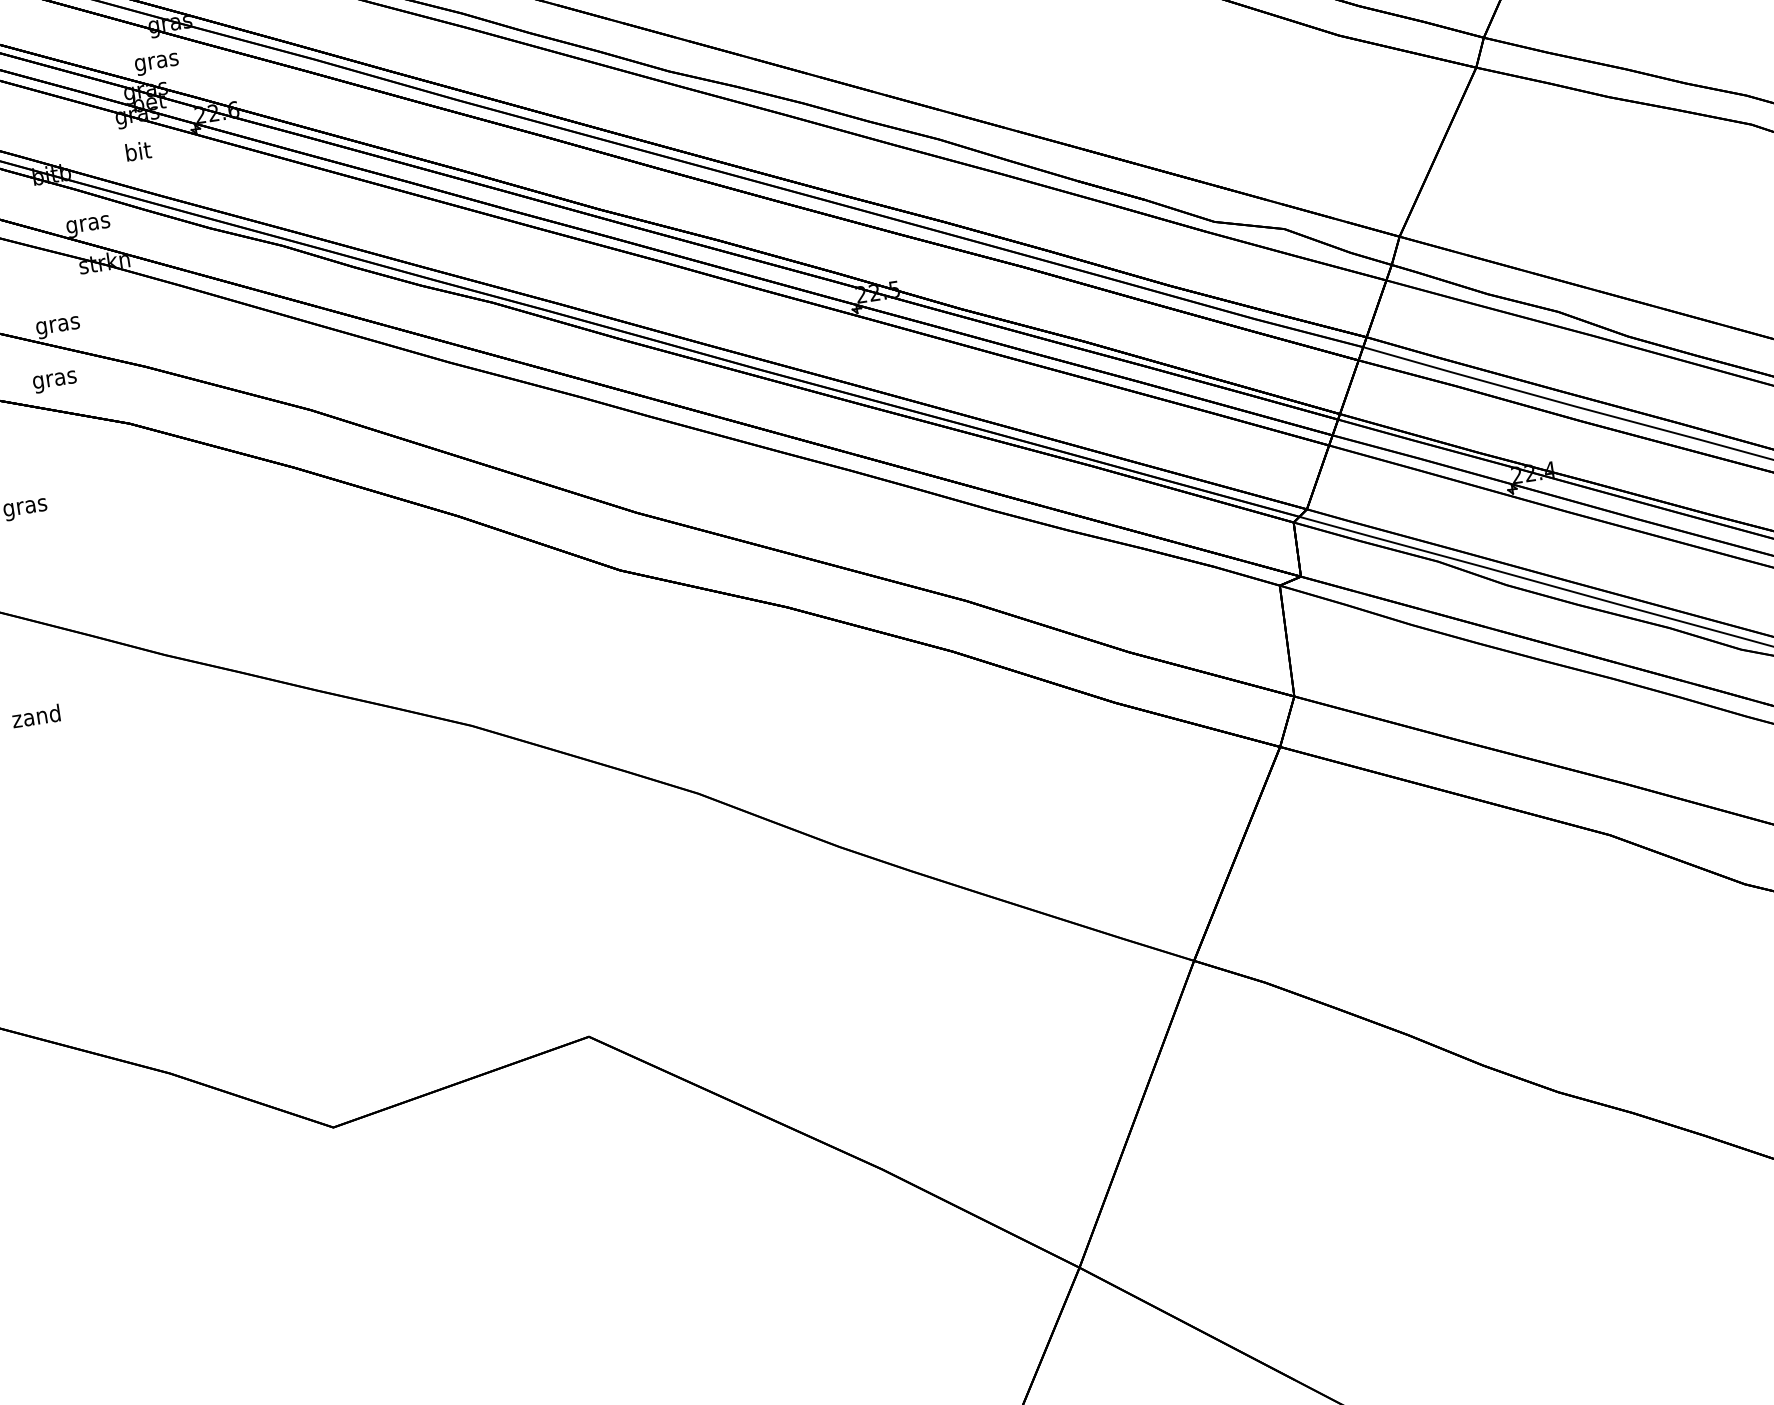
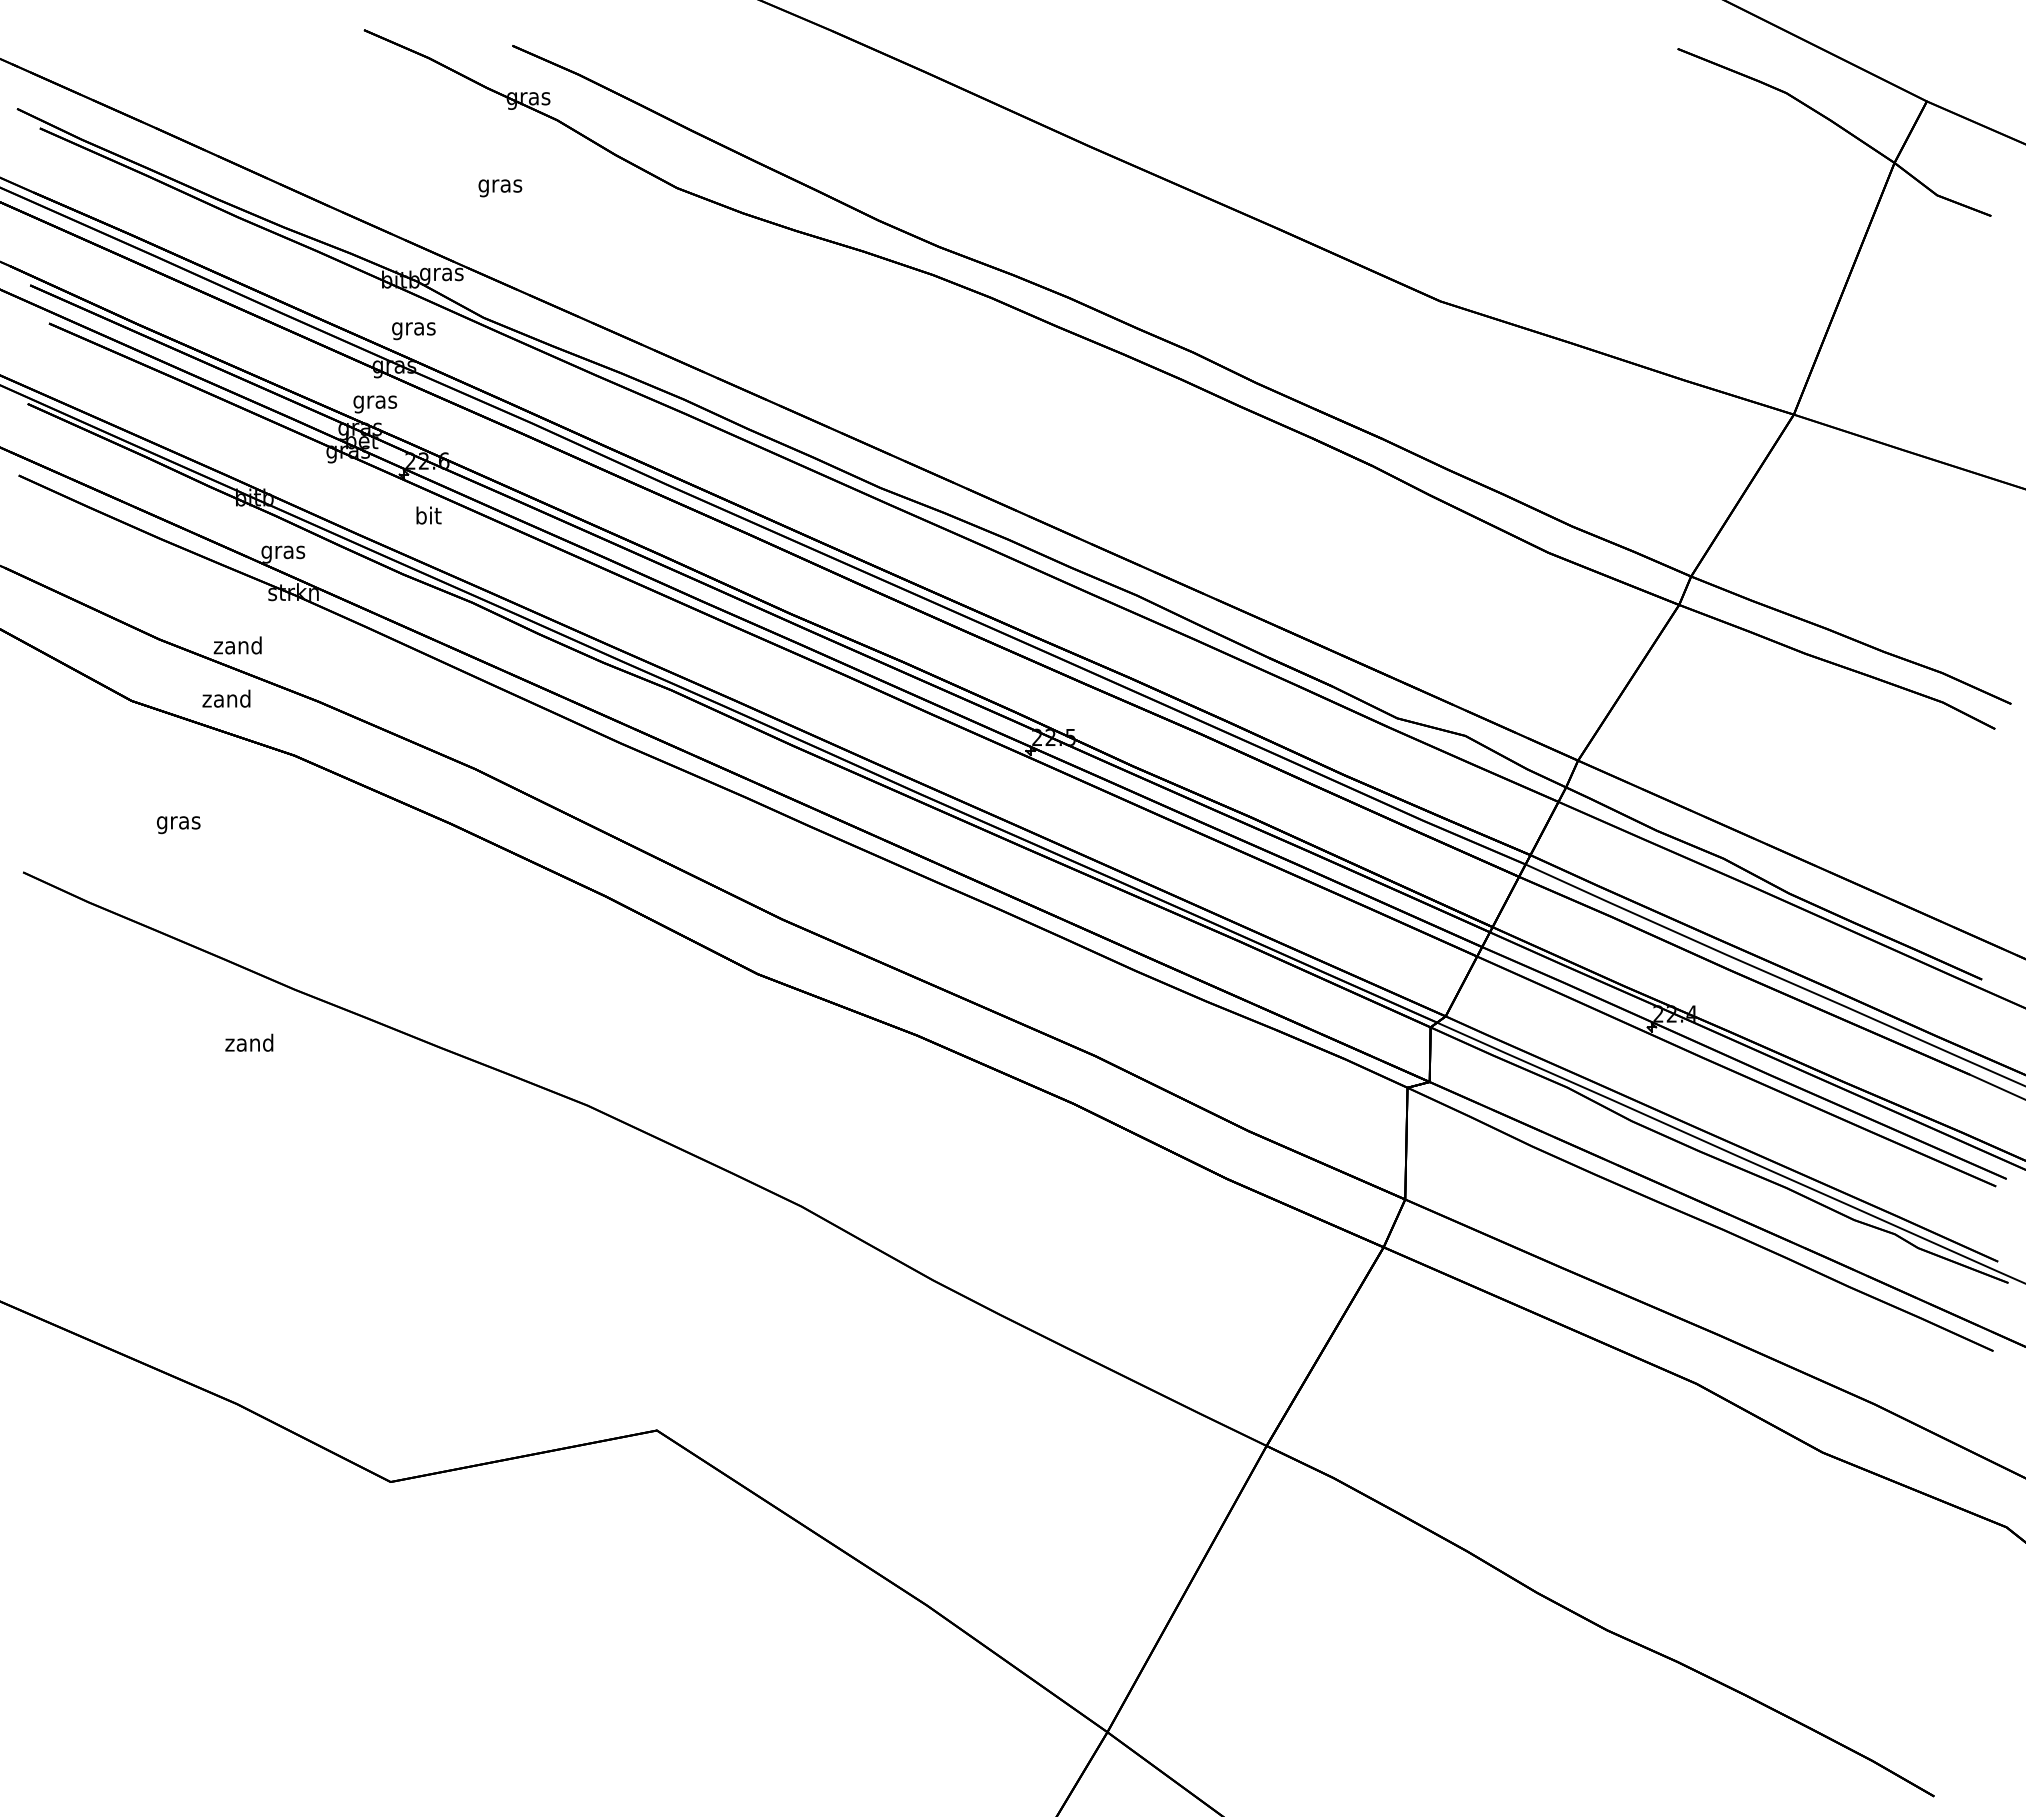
text: (138, 151) -> (428, 515), moved
text: (57, 325) -> (237, 647), gras -> zand
text: (54, 379) -> (226, 700), gras -> zand
text: (36, 715) -> (249, 1042), moved

